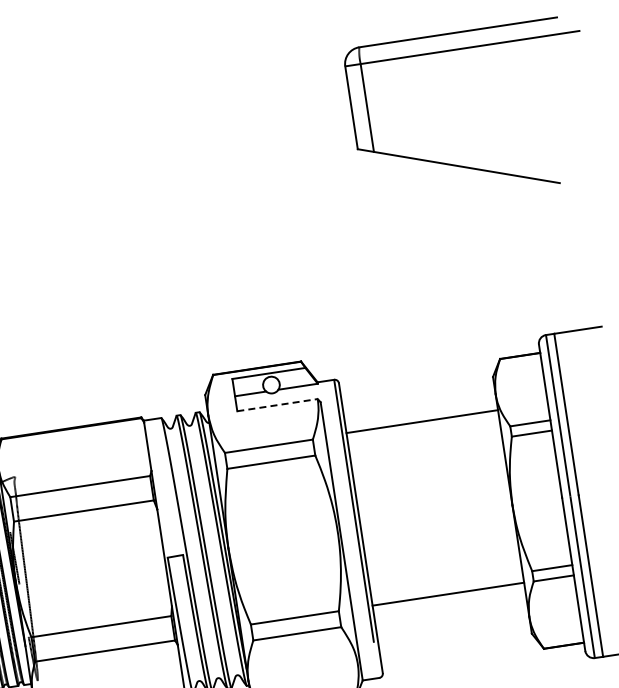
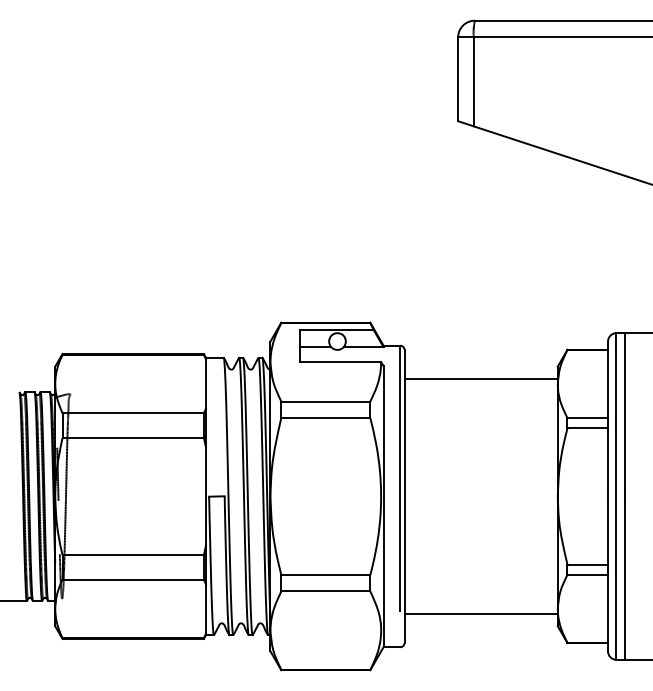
line: (277, 405) -> (340, 362), dashed -> solid
line: (421, 422) -> (480, 379), moved
line: (447, 594) -> (480, 613), moved

